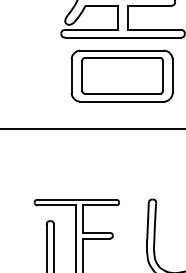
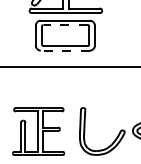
line: (122, 58) -> (65, 25), solid -> dashed
line: (122, 101) -> (65, 50), solid -> dashed

